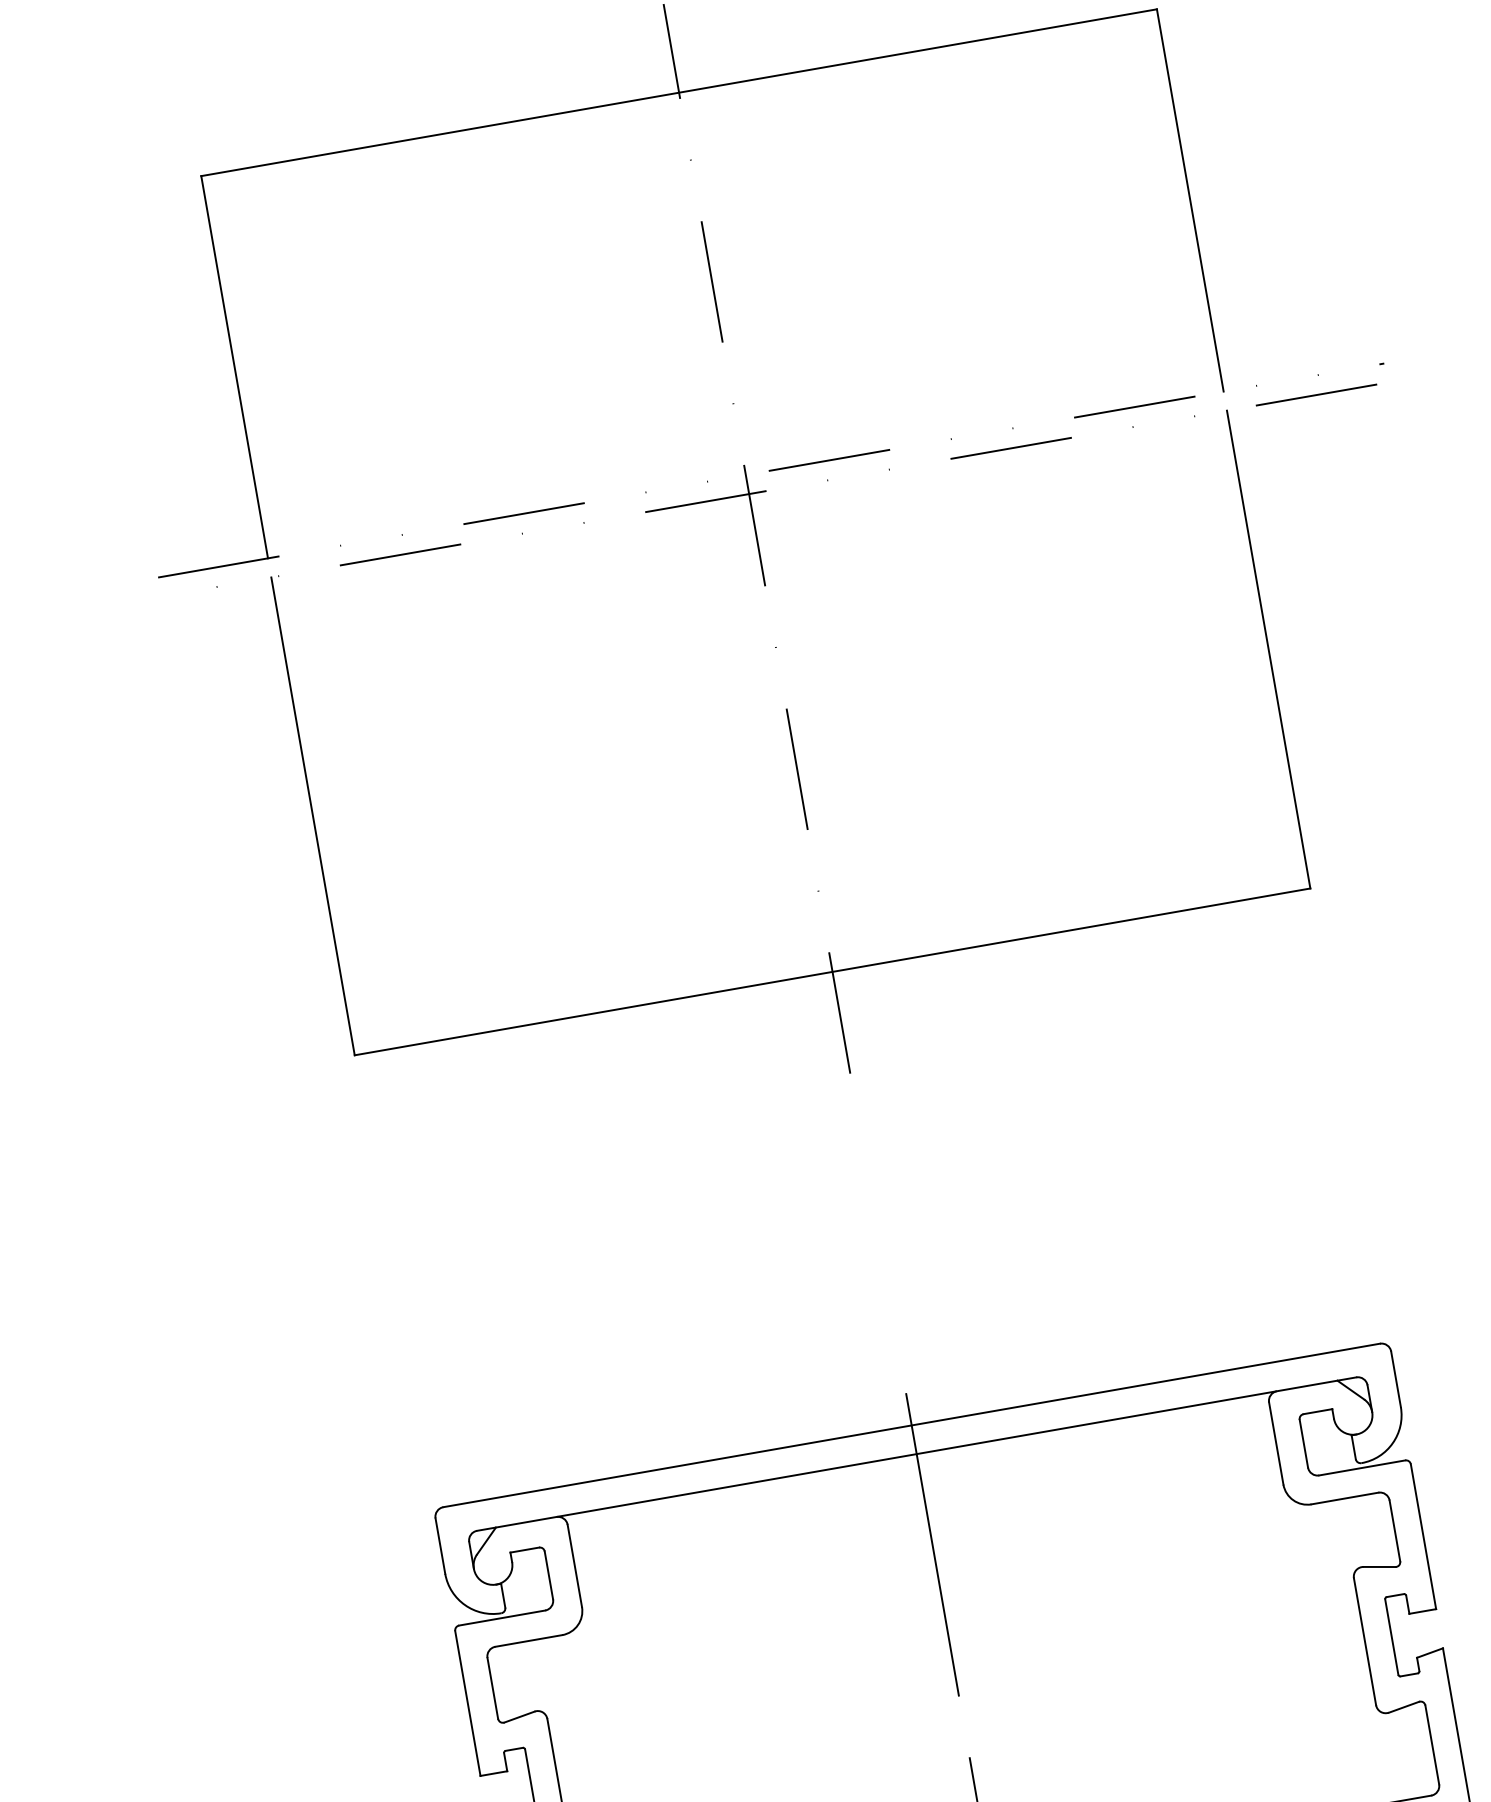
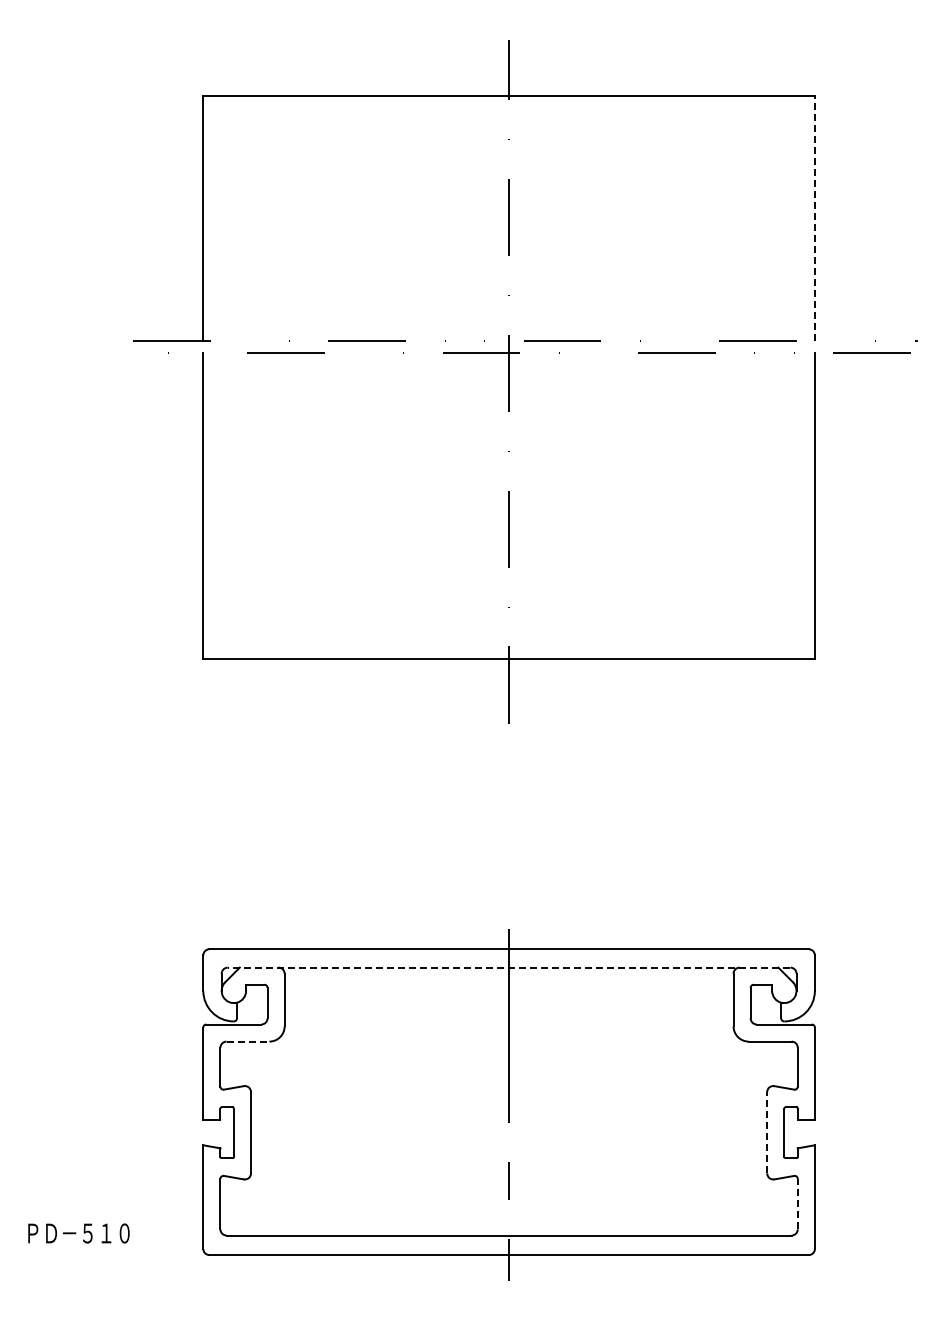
line: (1189, 200) -> (814, 218), solid -> dashed
line: (915, 1454) -> (508, 967), solid -> dashed
line: (529, 1640) -> (248, 1041), solid -> dashed
line: (1365, 1641) -> (767, 1132), solid -> dashed
line: (1431, 1744) -> (797, 1203), solid -> dashed

